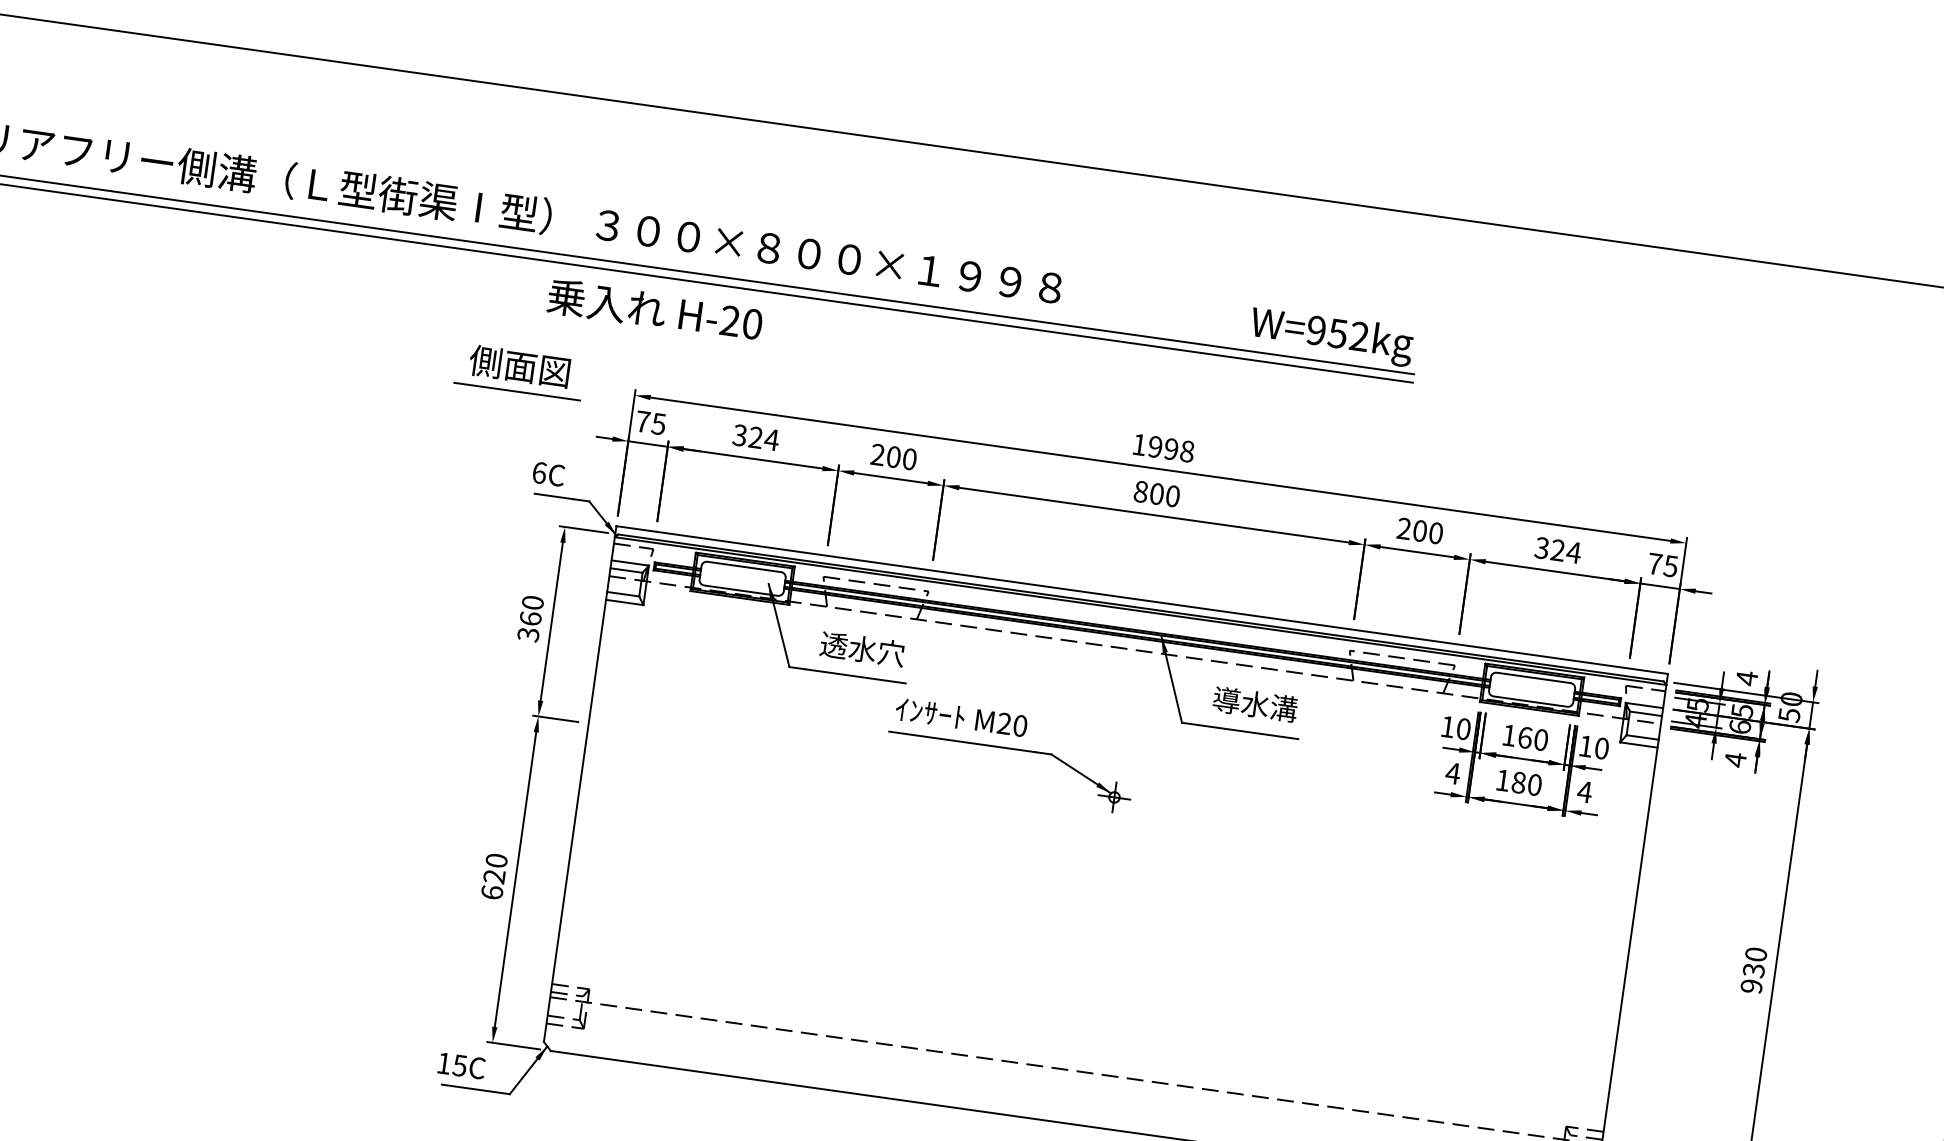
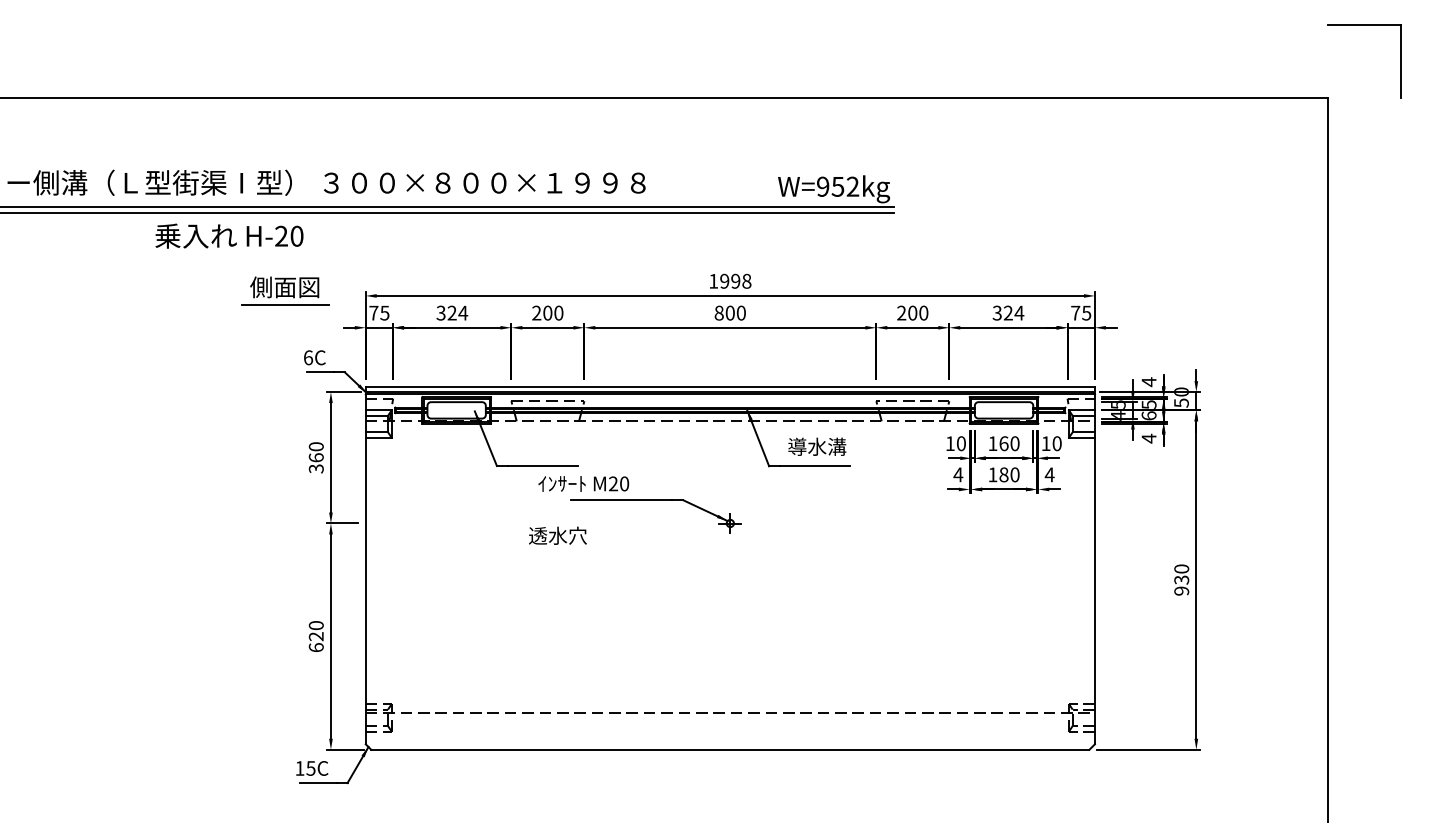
text: (655, 309) -> (229, 235), moved
text: (862, 648) -> (557, 535), moved
text: (961, 717) -> (583, 483), moved

